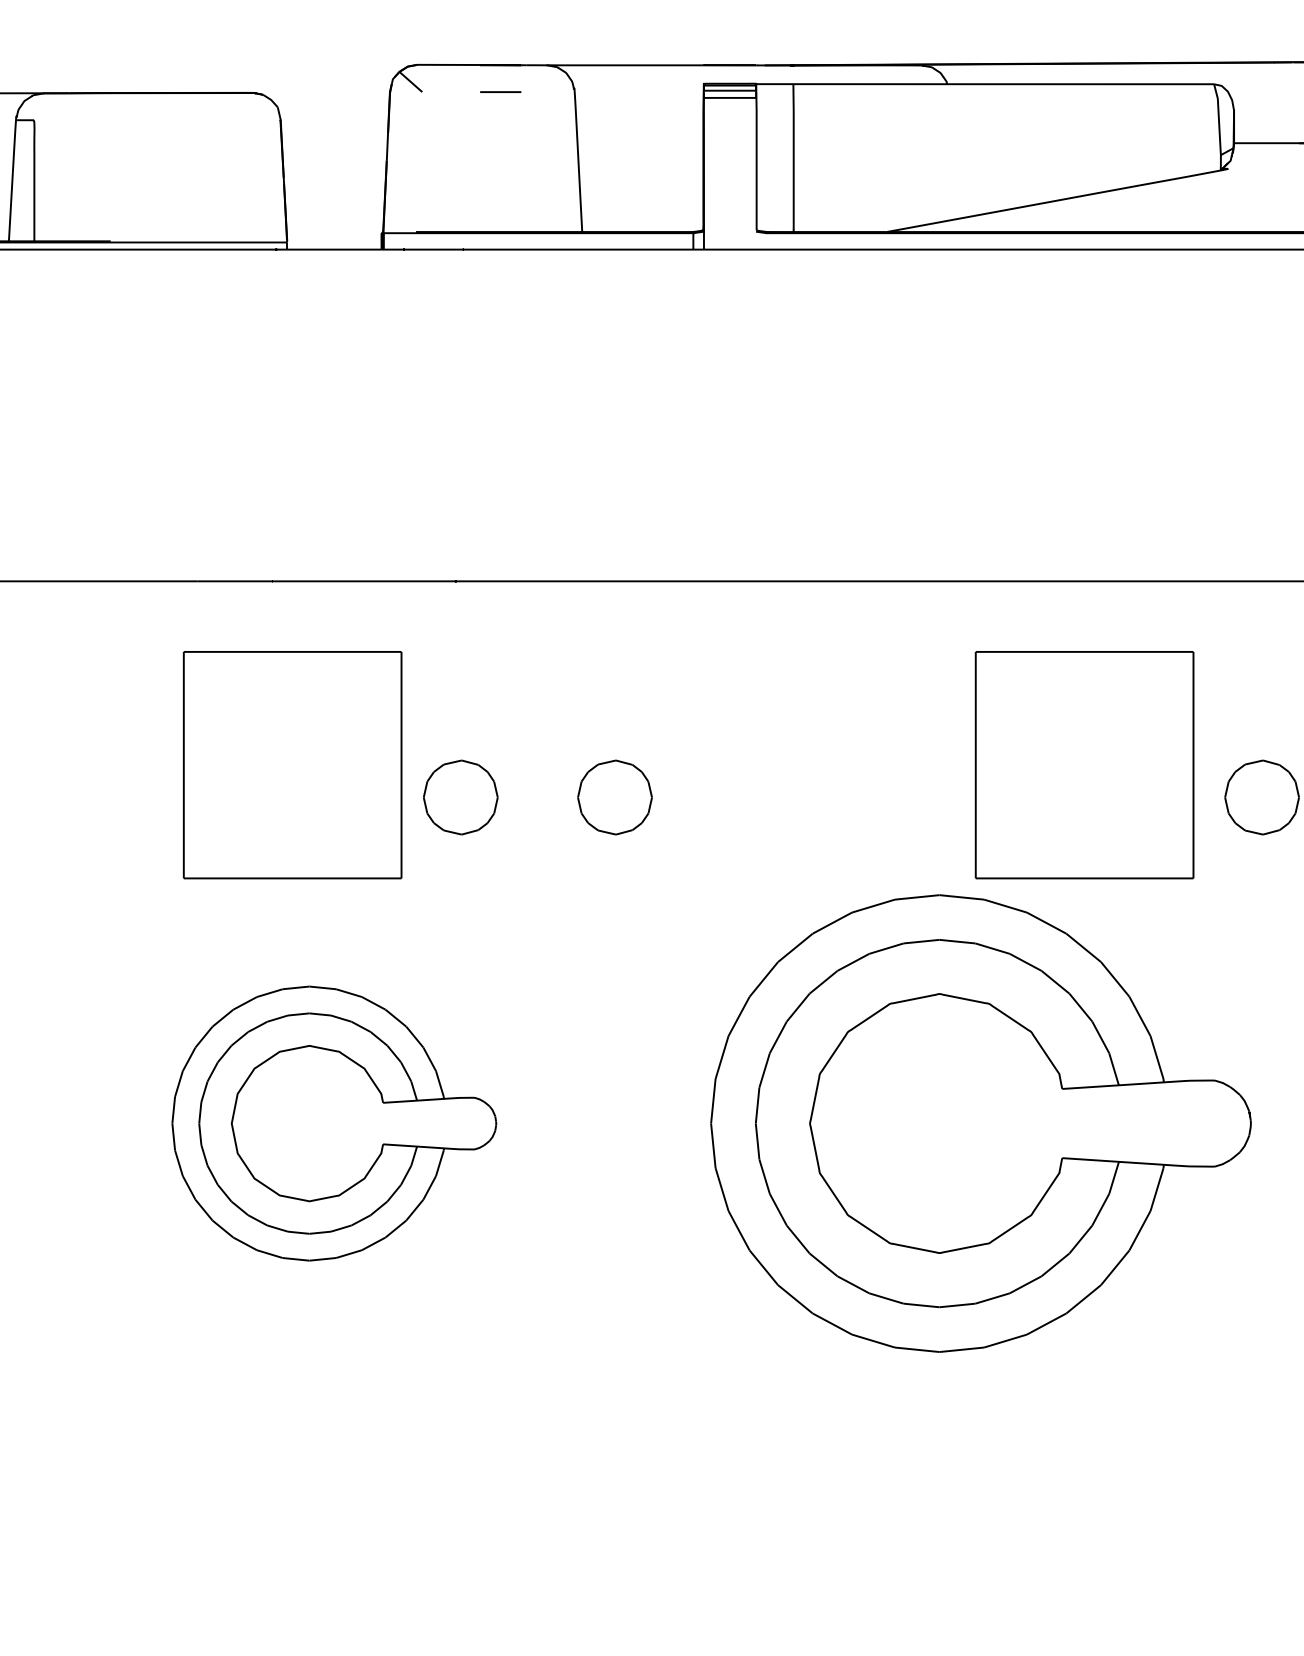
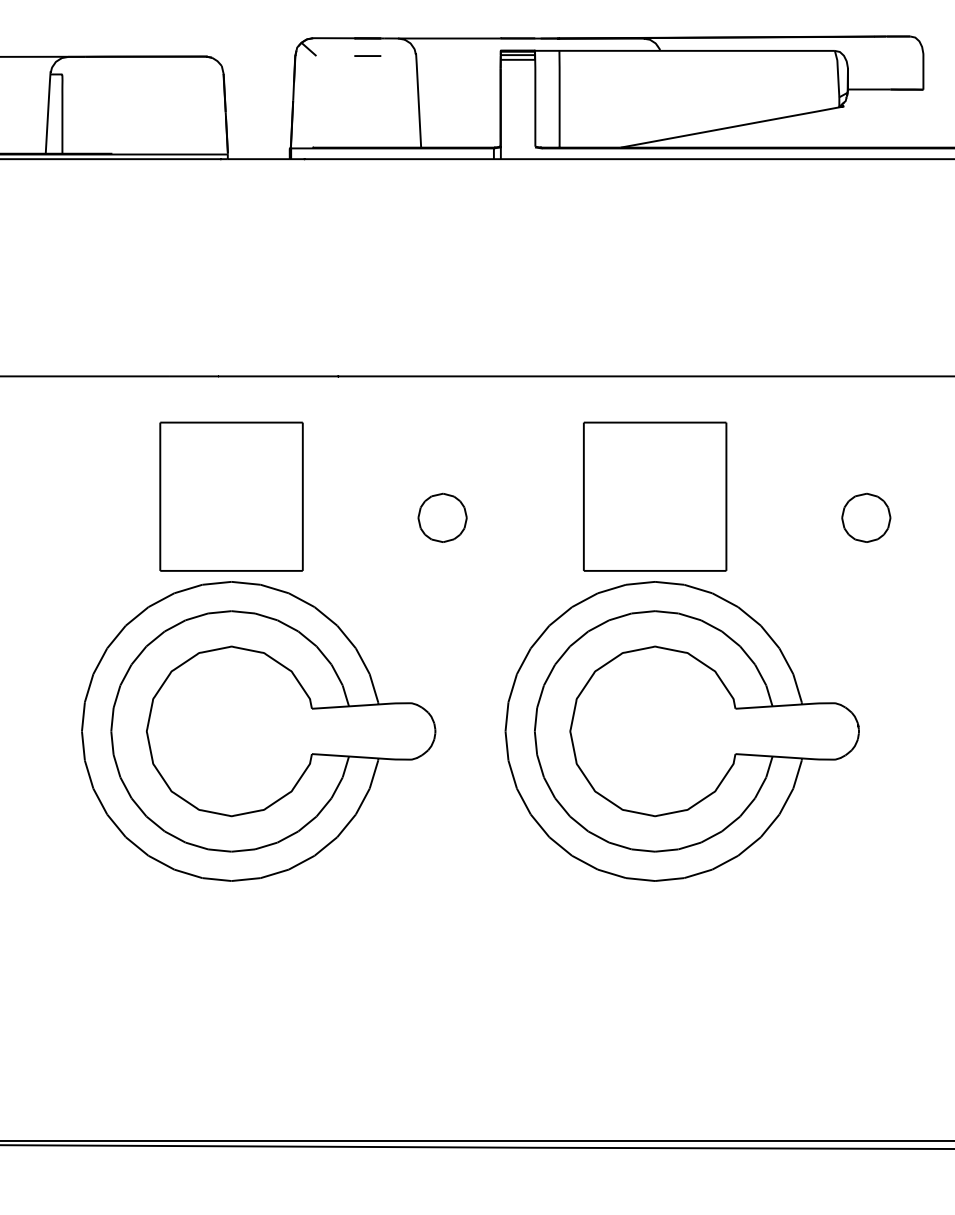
part: (1085, 764) -> (655, 496), moved
part: (460, 796) -> (341, 517), removed
part: (333, 1123) -> (258, 731), size x1.67

